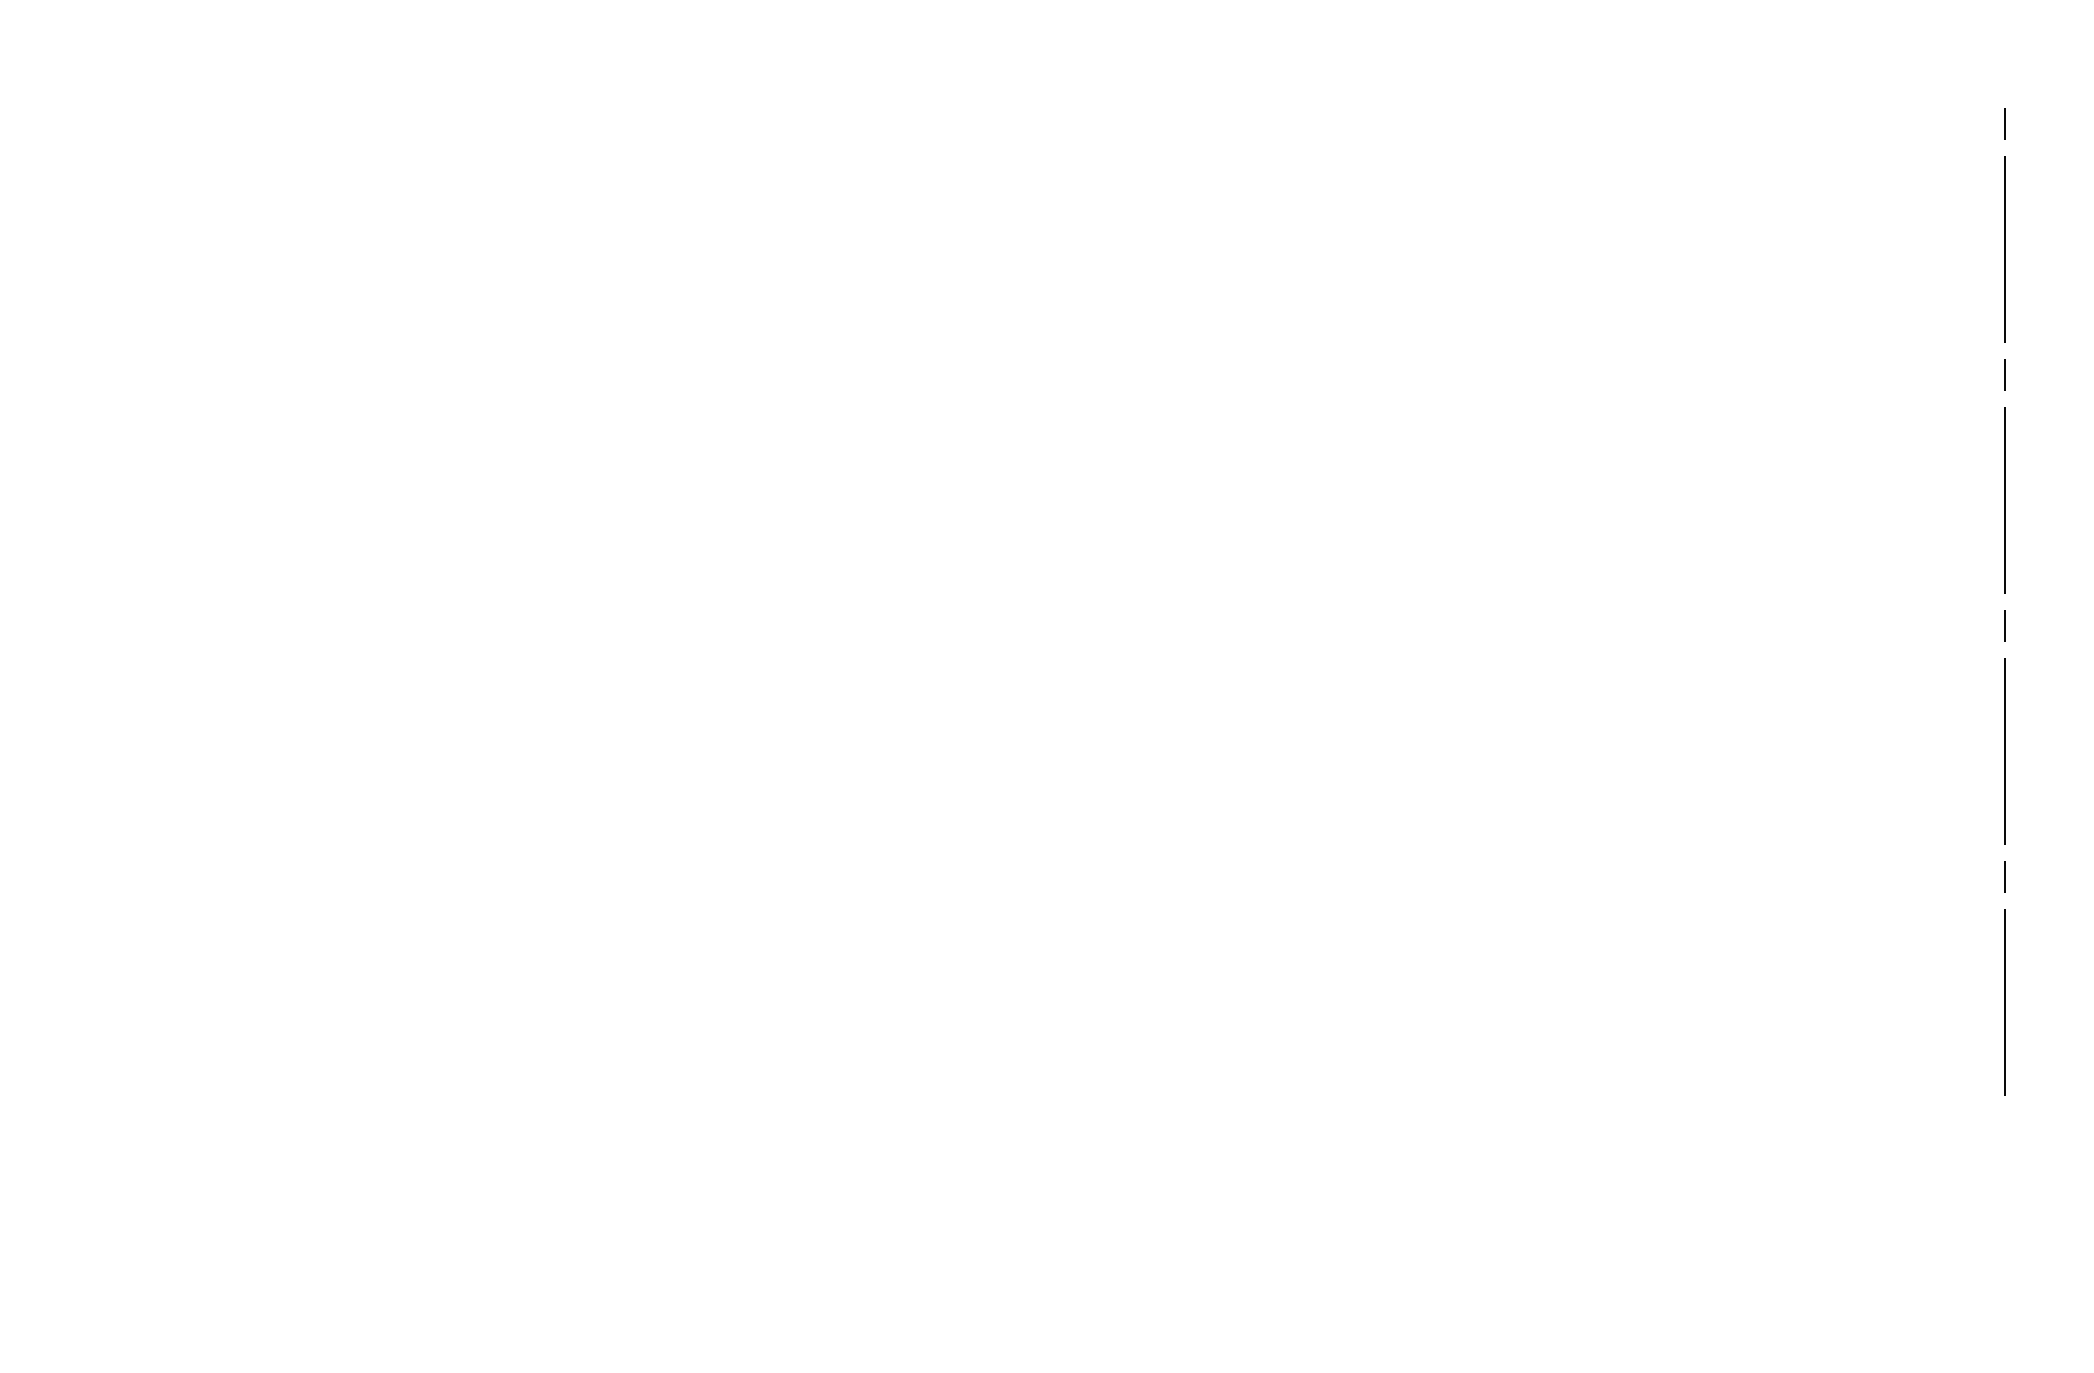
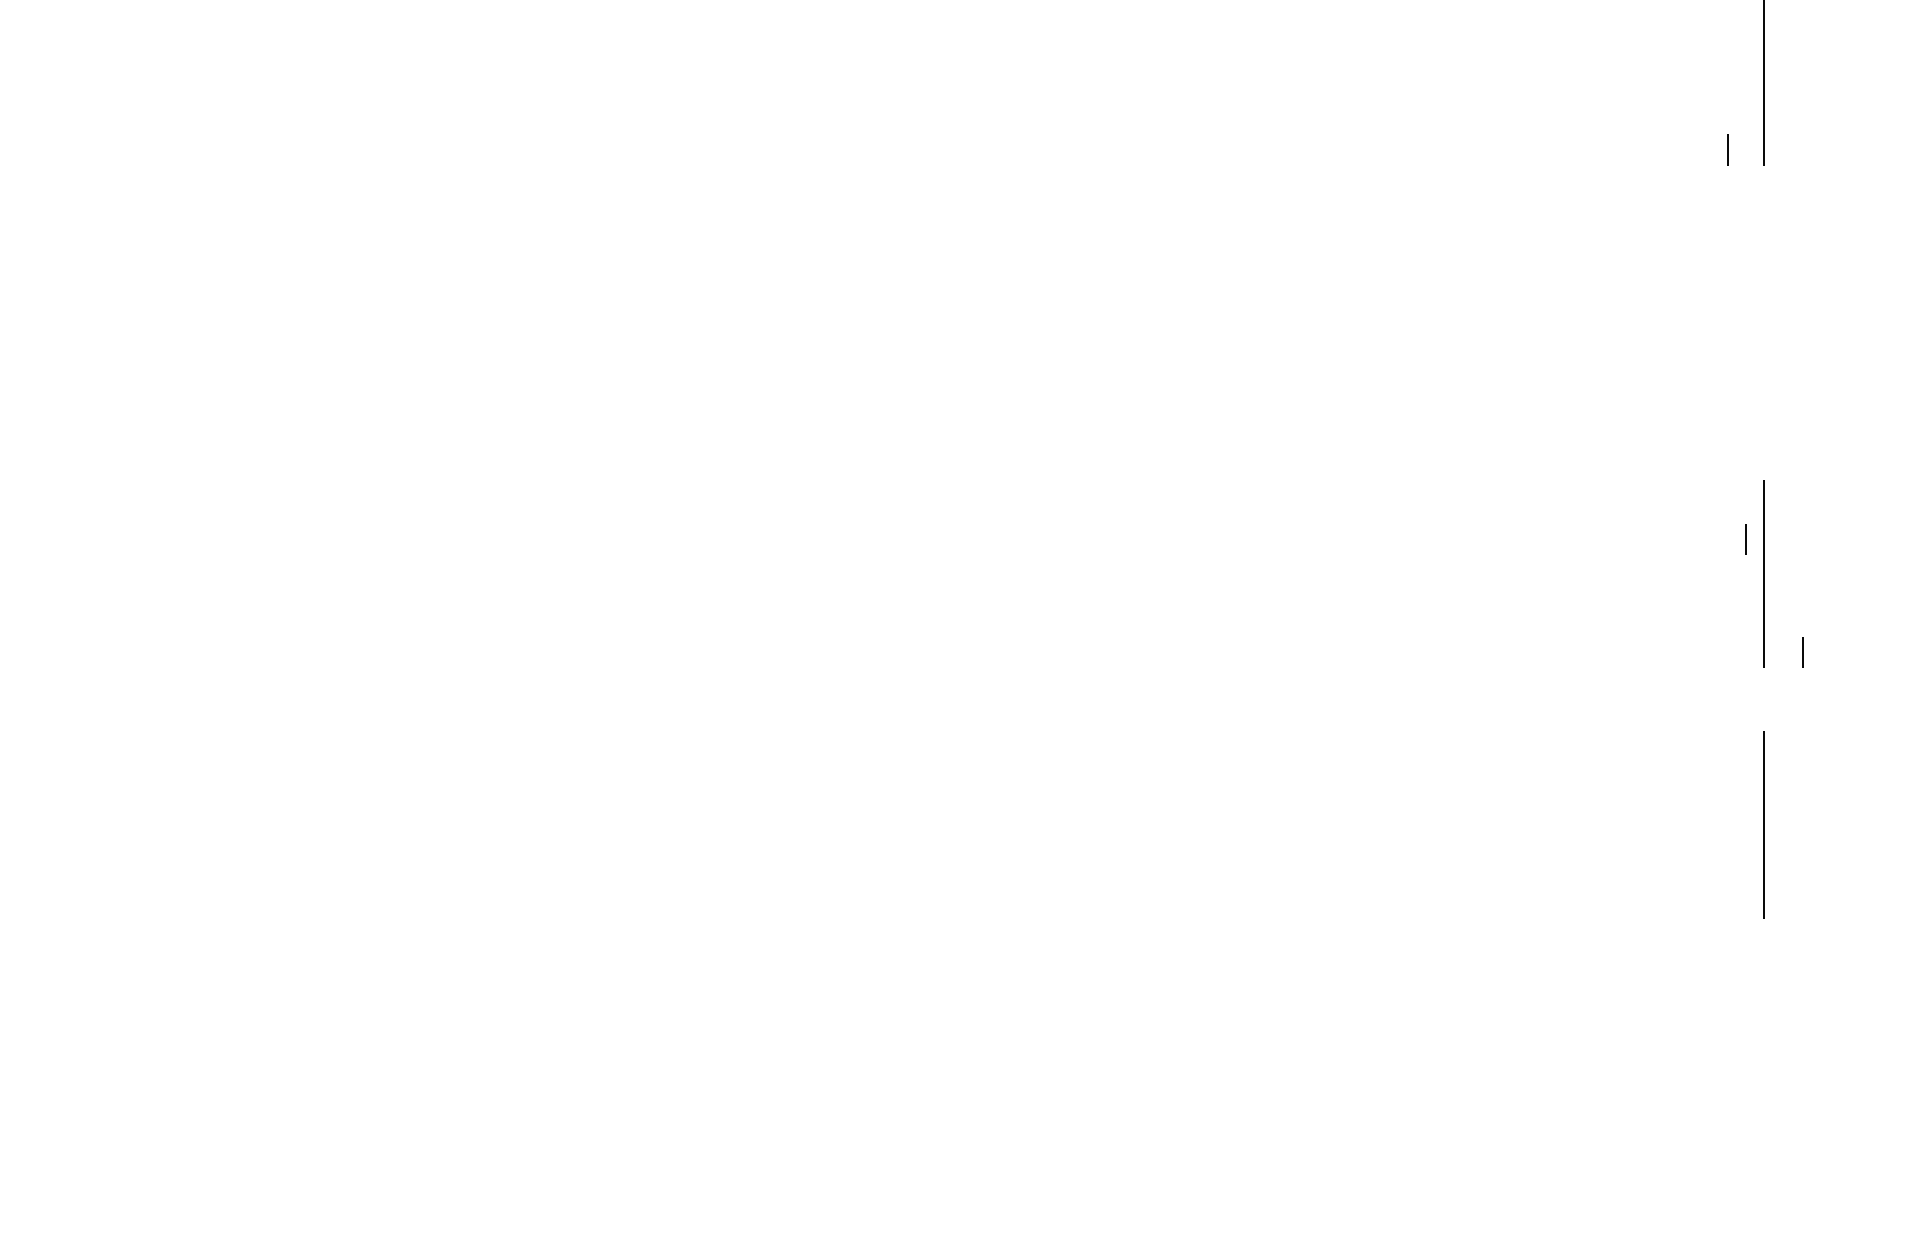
line: (2004, 374) -> (1727, 149), moved
line: (2004, 500) -> (1763, 323), removed
line: (2004, 625) -> (1745, 539), moved
line: (2004, 876) -> (1802, 652), moved

